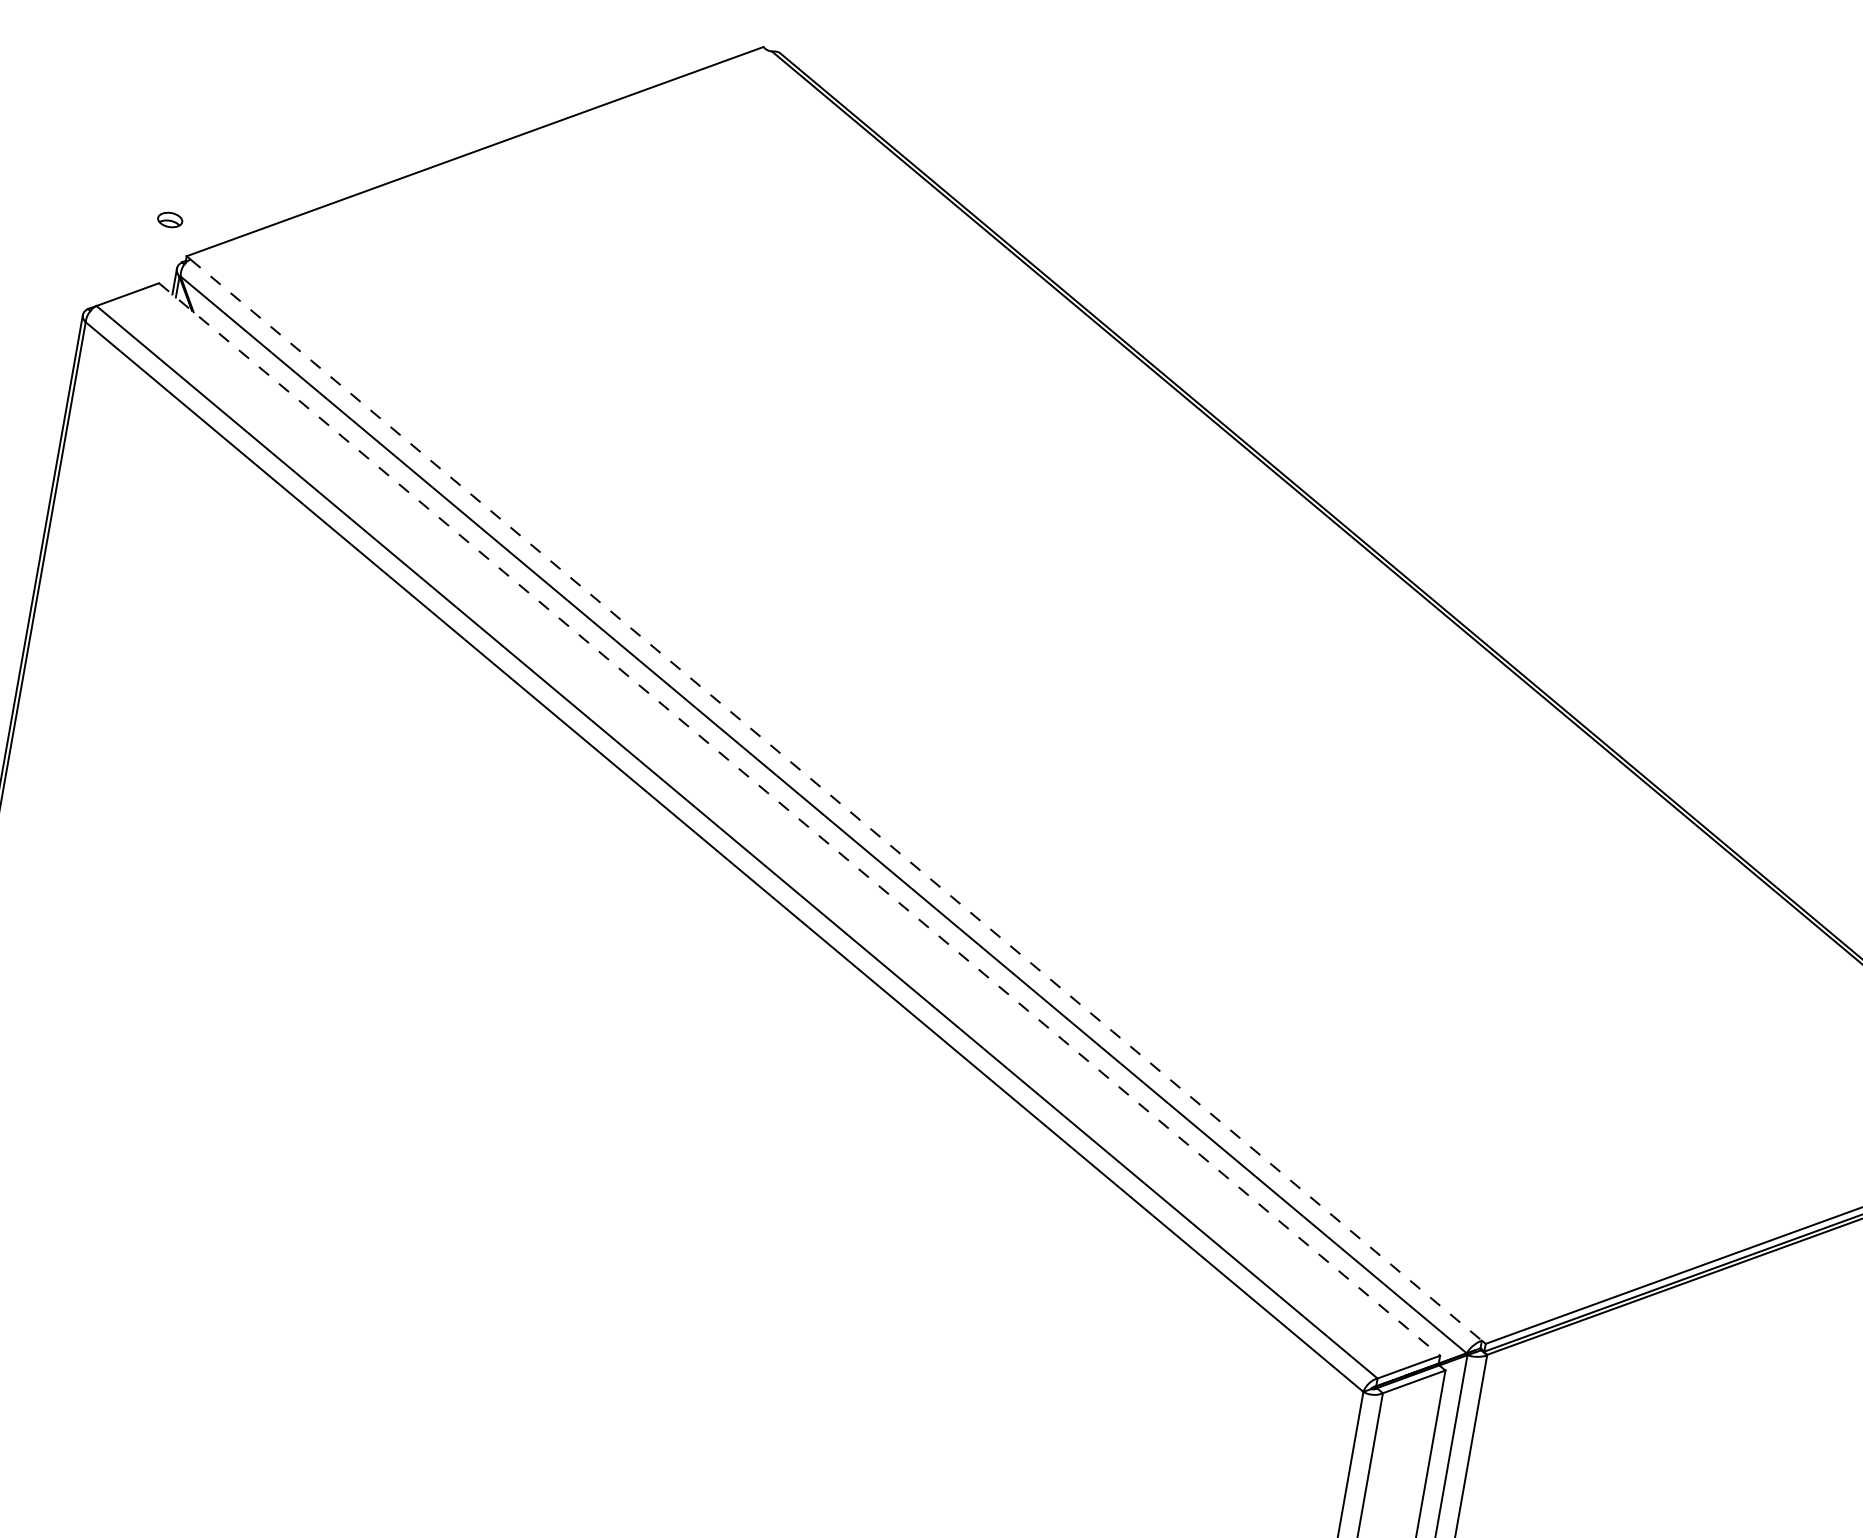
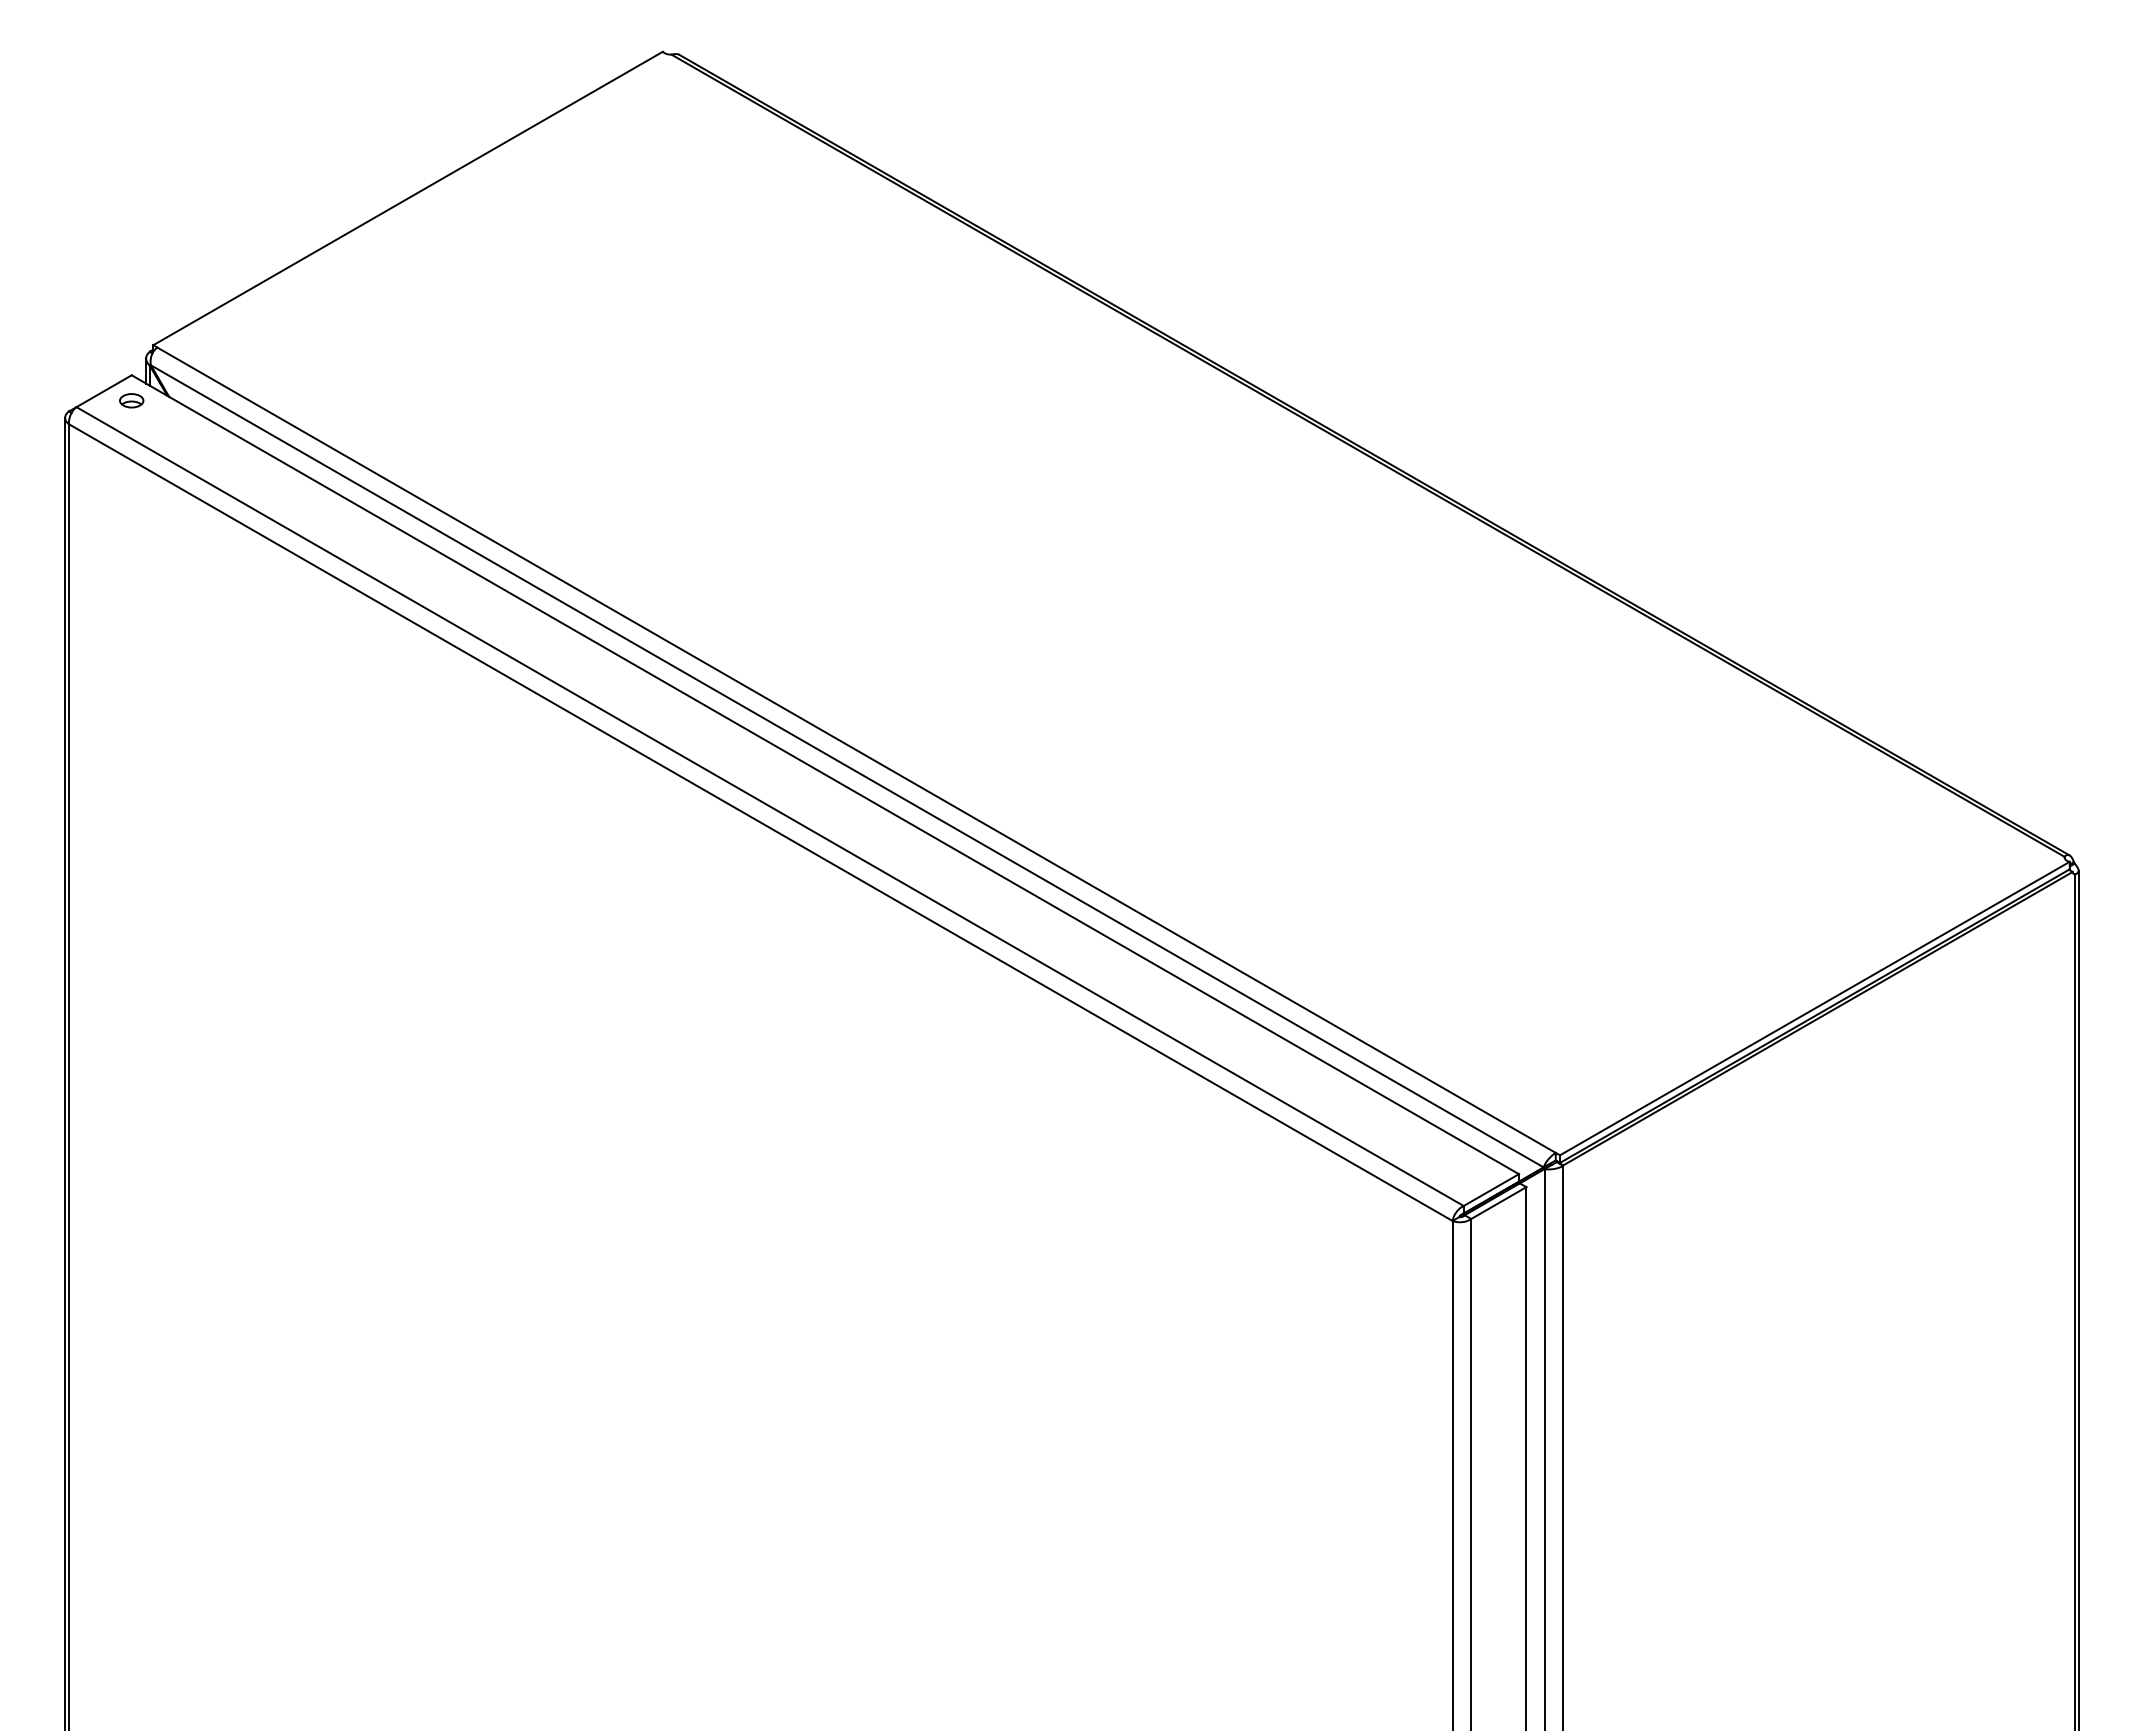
part: (170, 219) -> (131, 400), moved
line: (835, 800) -> (856, 750), dashed -> solid
line: (799, 819) -> (825, 774), dashed -> solid

